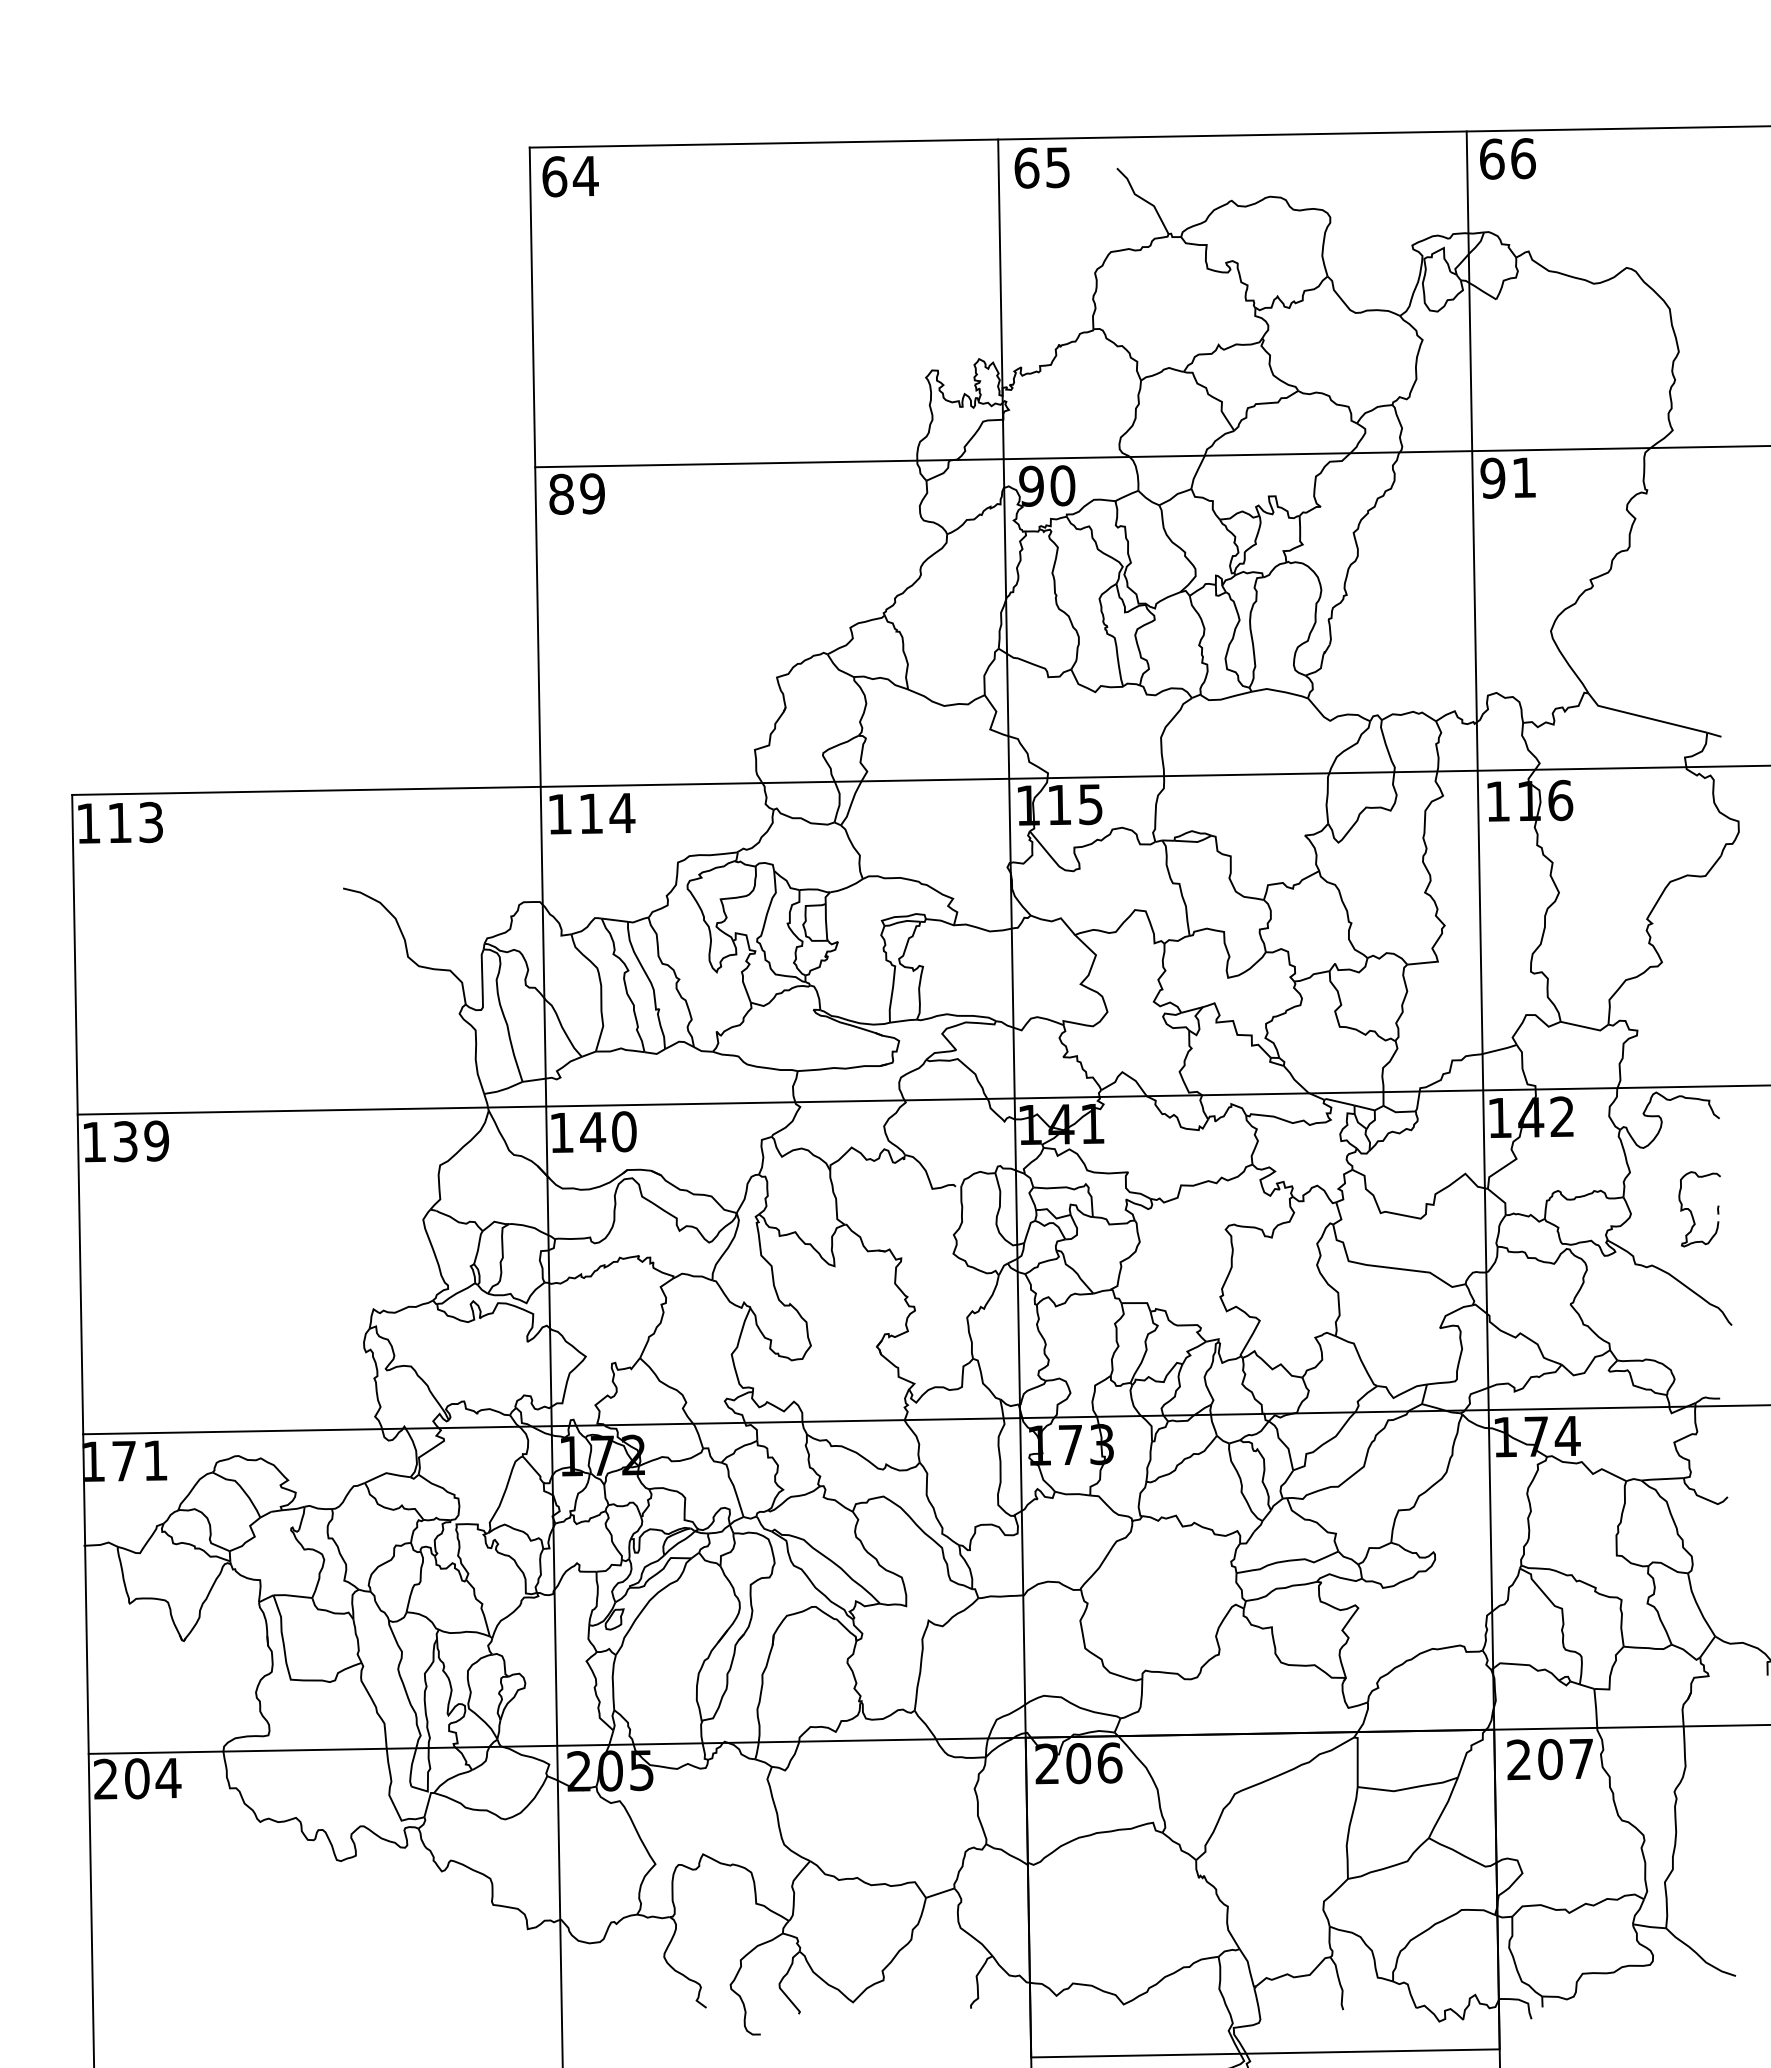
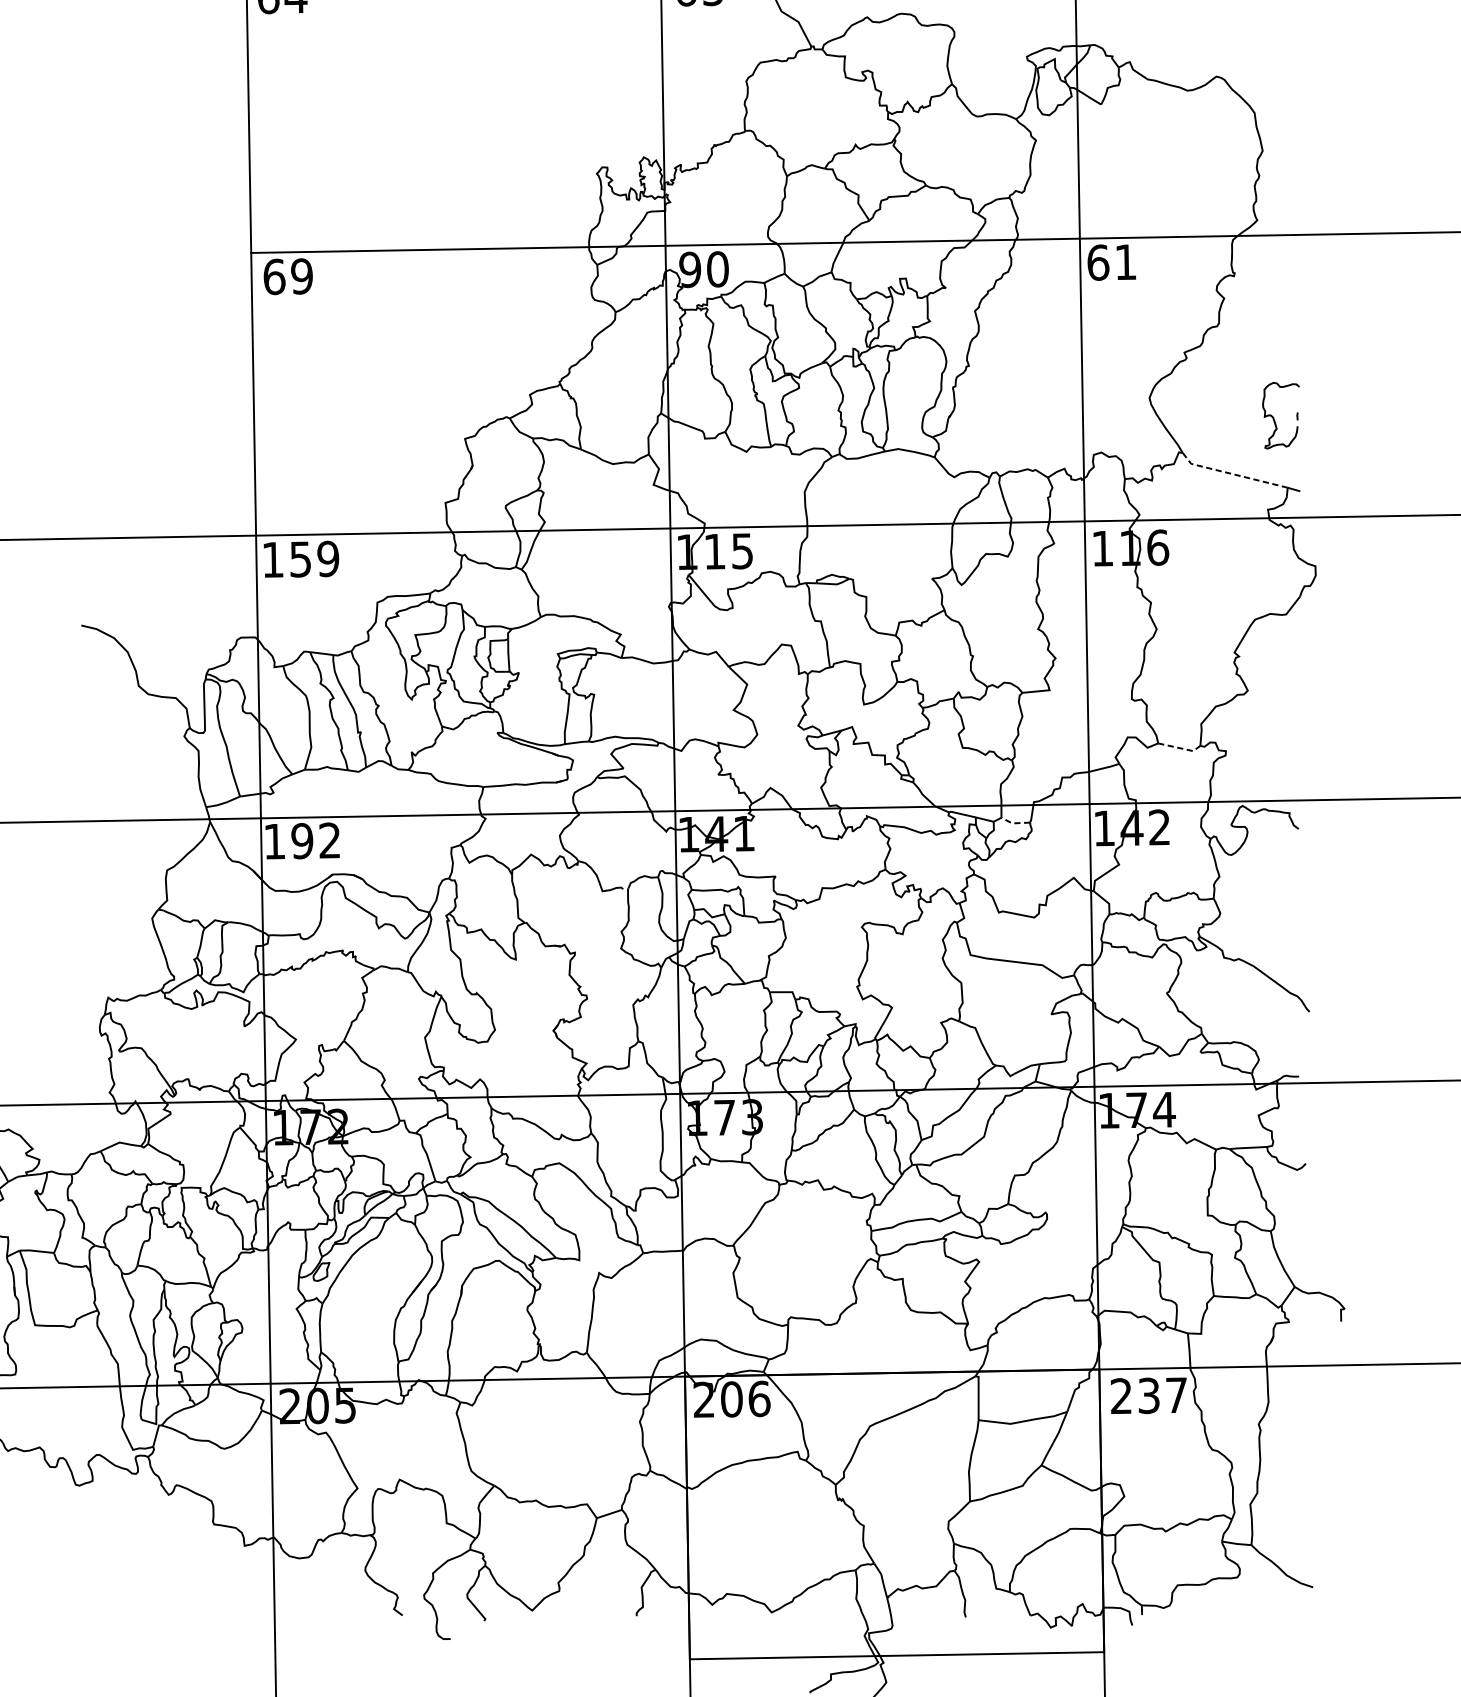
text: (1492, 477) -> (1097, 262), 91 -> 61
text: (561, 493) -> (274, 276), 89 -> 69
line: (1644, 717) -> (1232, 474), solid -> dashed
text: (607, 813) -> (315, 559), 114 -> 159
line: (1586, 1027) -> (1180, 748), solid -> dashed
line: (1398, 1112) -> (1014, 823), solid -> dashed
text: (608, 1131) -> (316, 840), 140 -> 192
part: (1691, 1210) -> (1273, 416), moved
text: (1550, 1759) -> (1149, 1395), 207 -> 237

